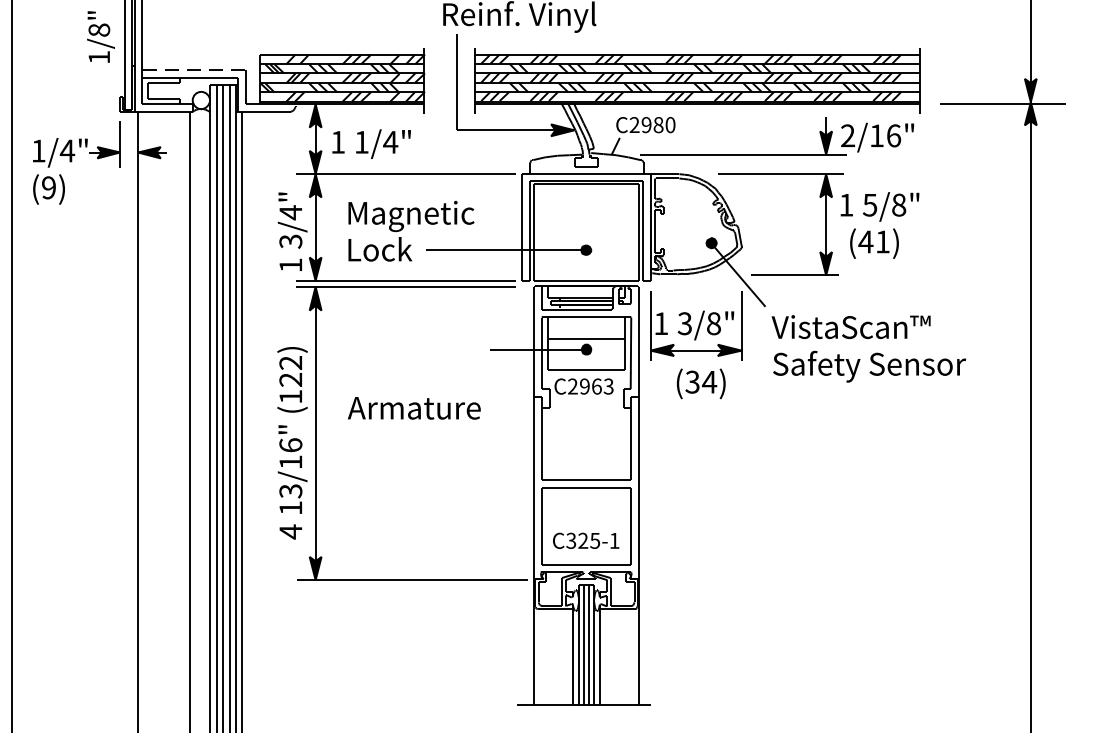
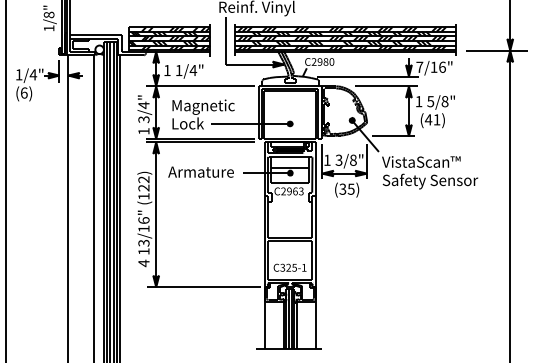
line: (194, 69) -> (96, 34), dashed -> solid
text: (847, 134) -> (419, 66), 2/16" -> 7/16"
text: (47, 186) -> (23, 92), (9) -> (6)
text: (708, 380) -> (350, 188), (34) -> (35)
text: (413, 406) -> (200, 171), moved

